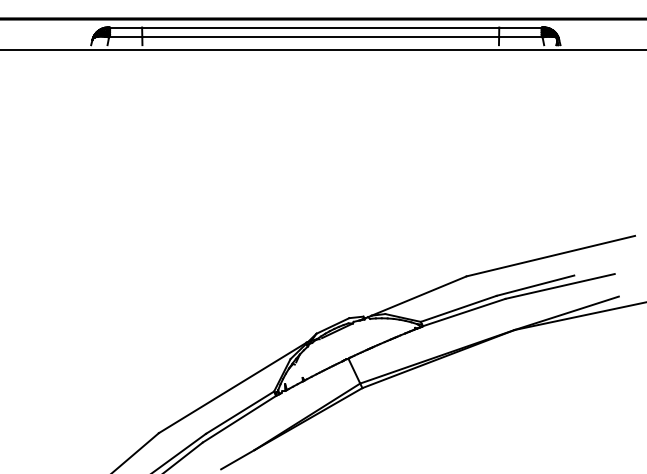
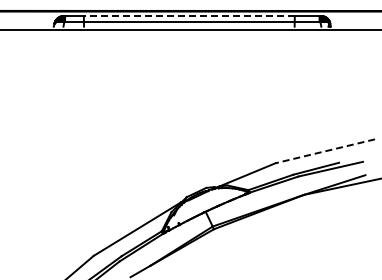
line: (319, 27) -> (188, 16), solid -> dashed
line: (549, 256) -> (324, 151), solid -> dashed

